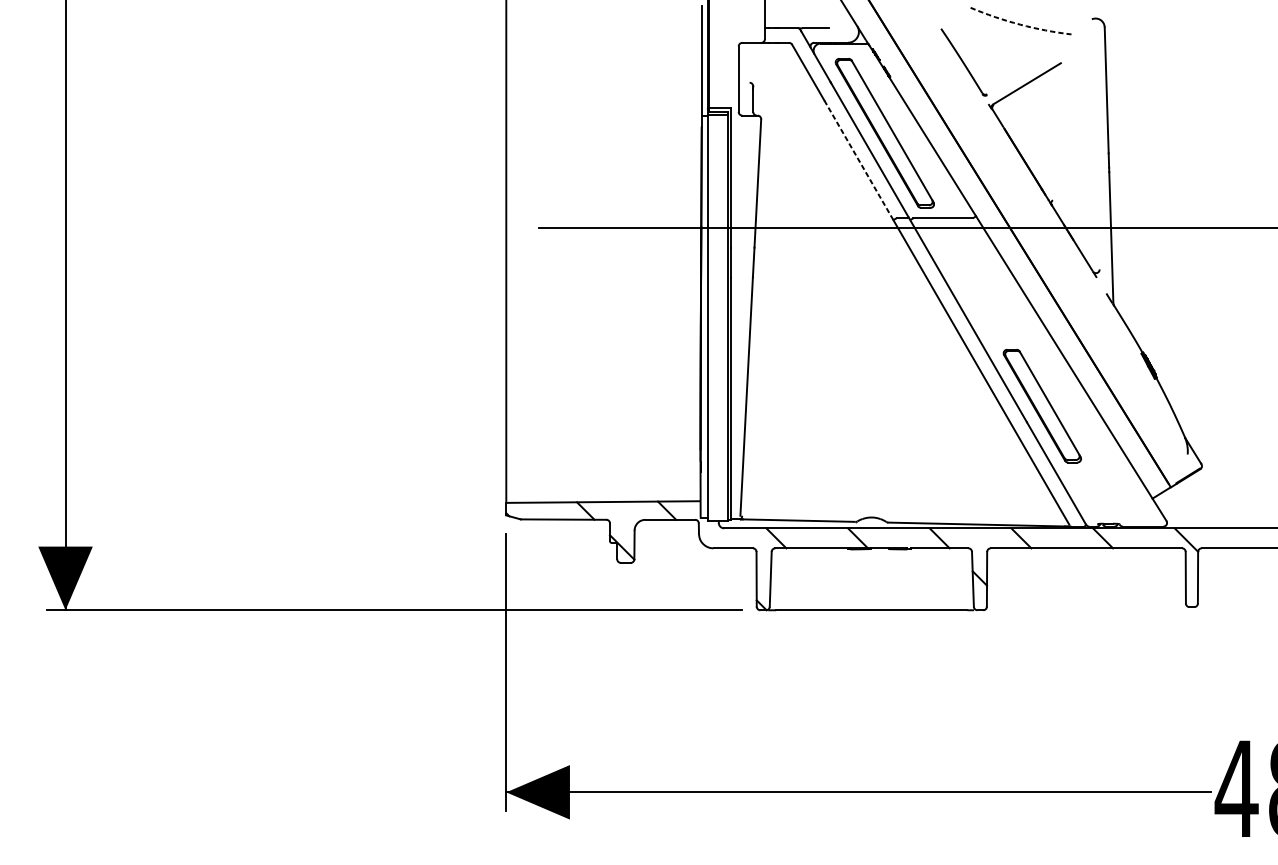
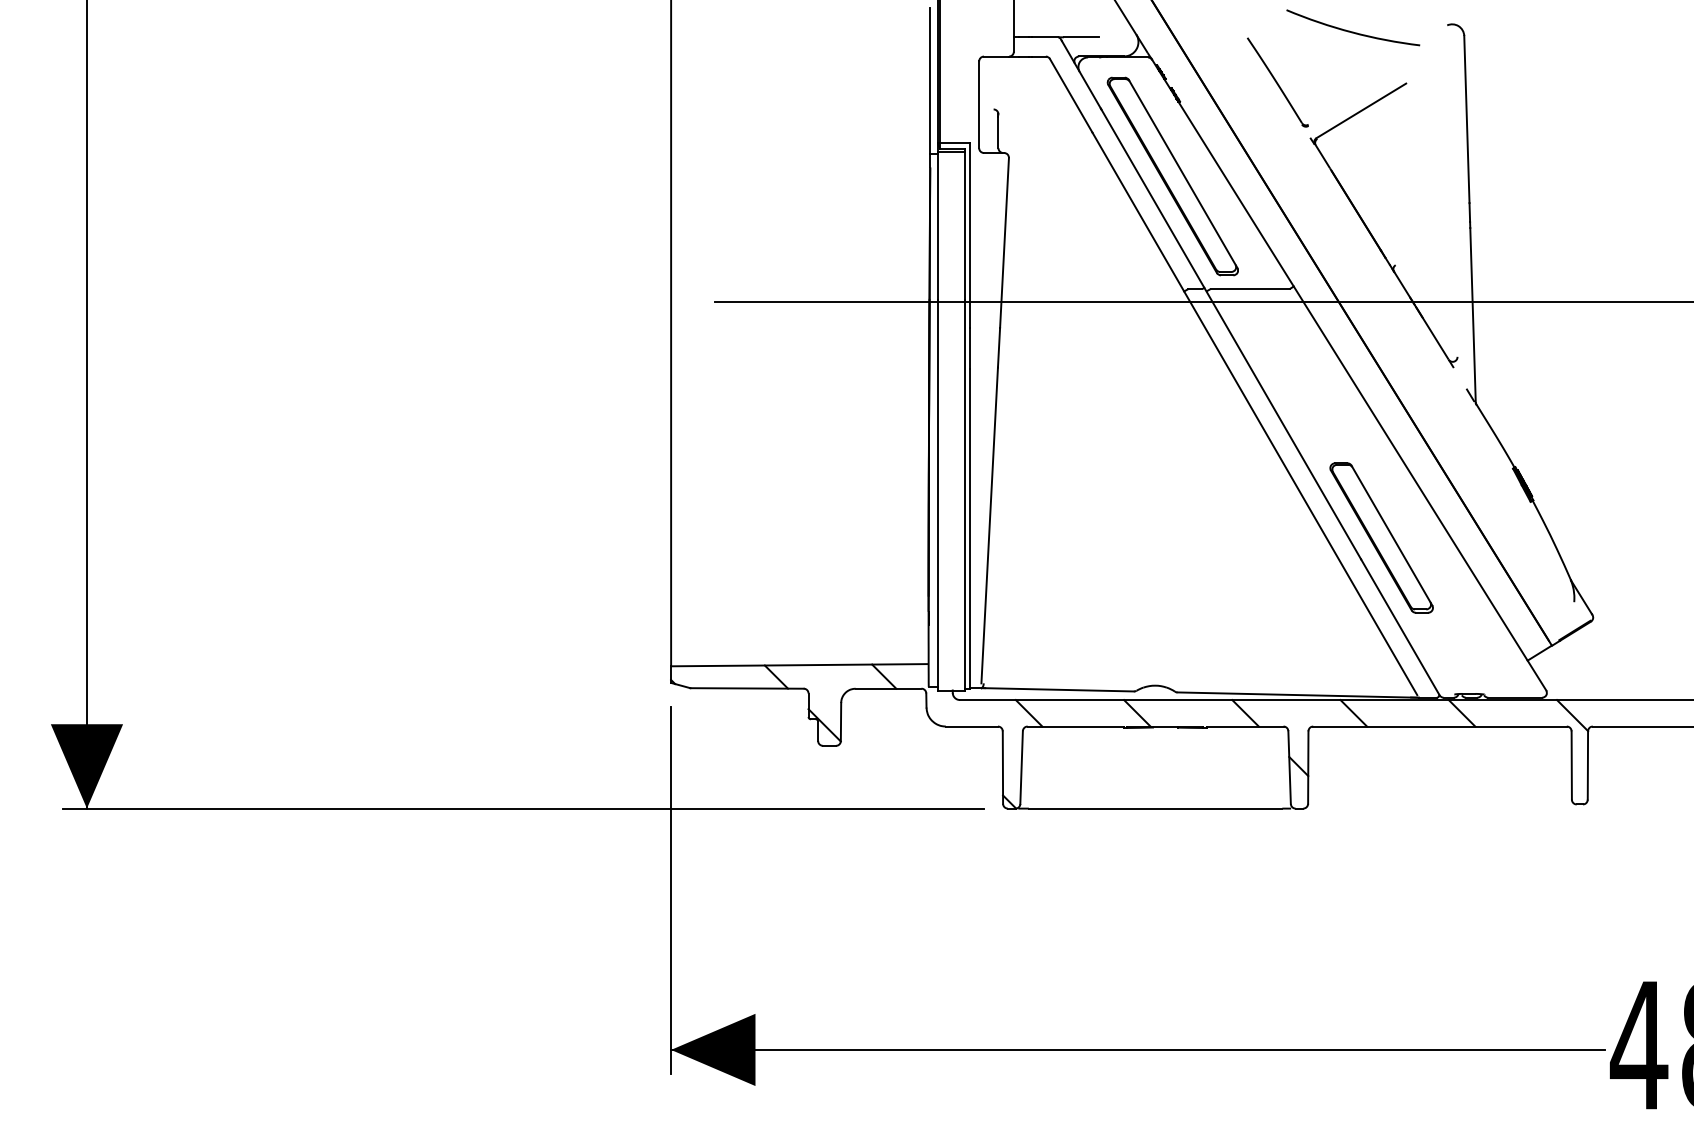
arc: (1020, 24) -> (1352, 32), dashed -> solid
line: (858, 160) -> (1138, 212), dashed -> solid

